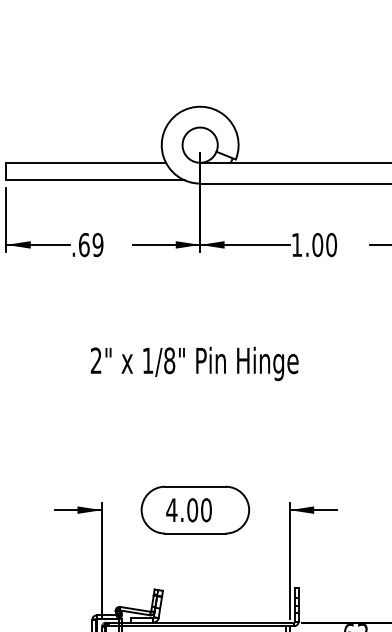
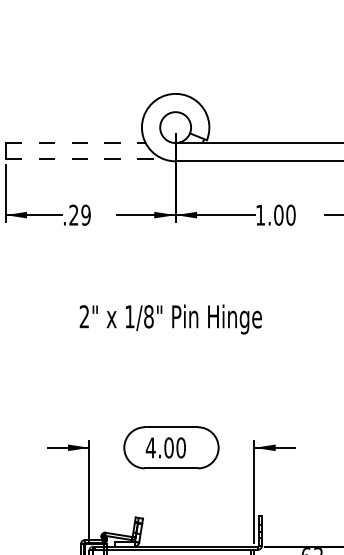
line: (86, 162) -> (75, 142), solid -> dashed
line: (96, 180) -> (84, 158), solid -> dashed
text: (84, 244) -> (74, 214), .69 -> .29

